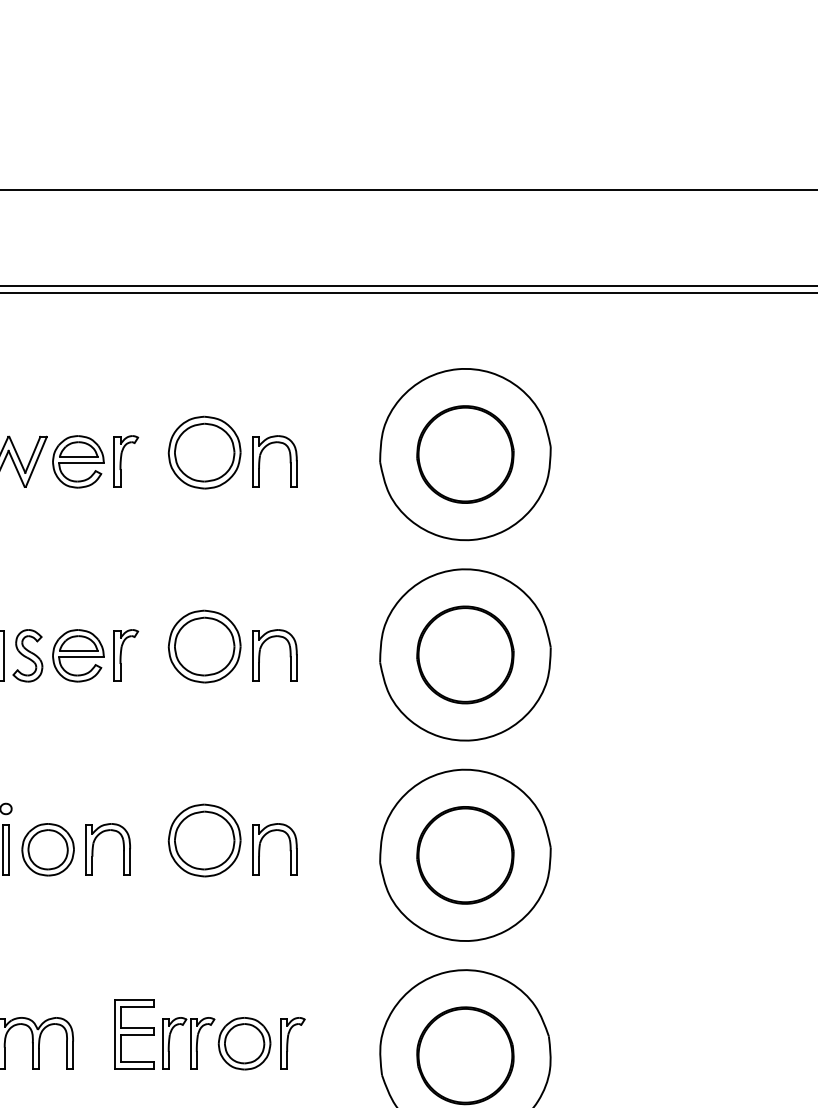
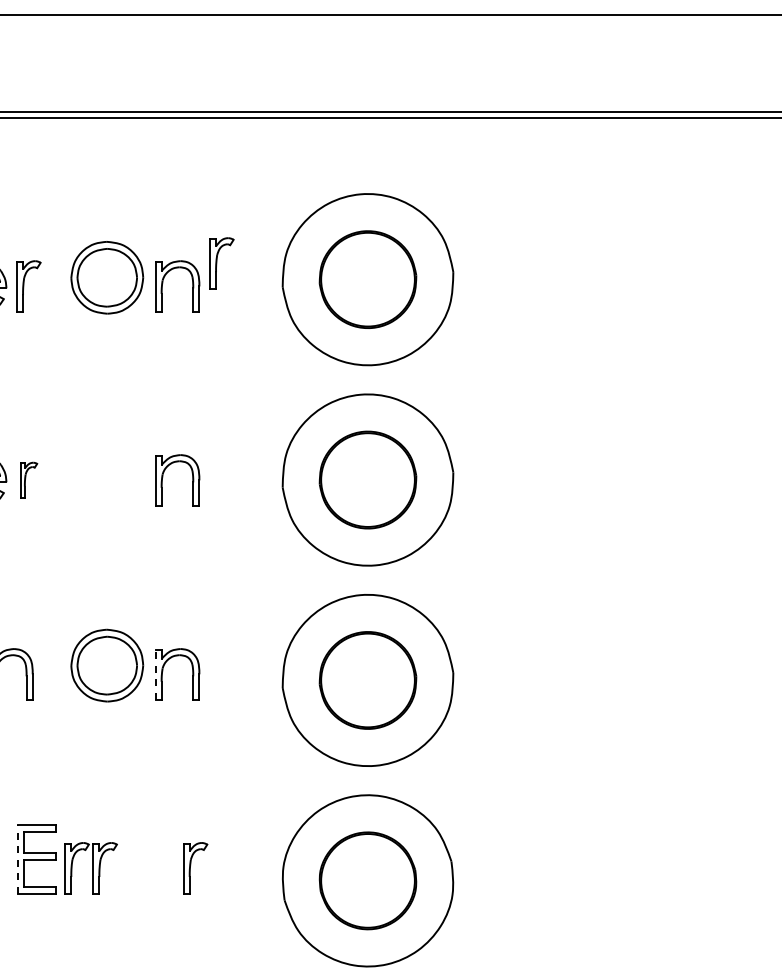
part: (319, 438) -> (222, 263), added
part: (204, 646) -> (107, 471), removed
part: (126, 655) -> (29, 480), size x0.7
line: (252, 849) -> (155, 674), solid -> dashed
line: (115, 1034) -> (18, 859), solid -> dashed
part: (244, 1043) -> (147, 868), removed

